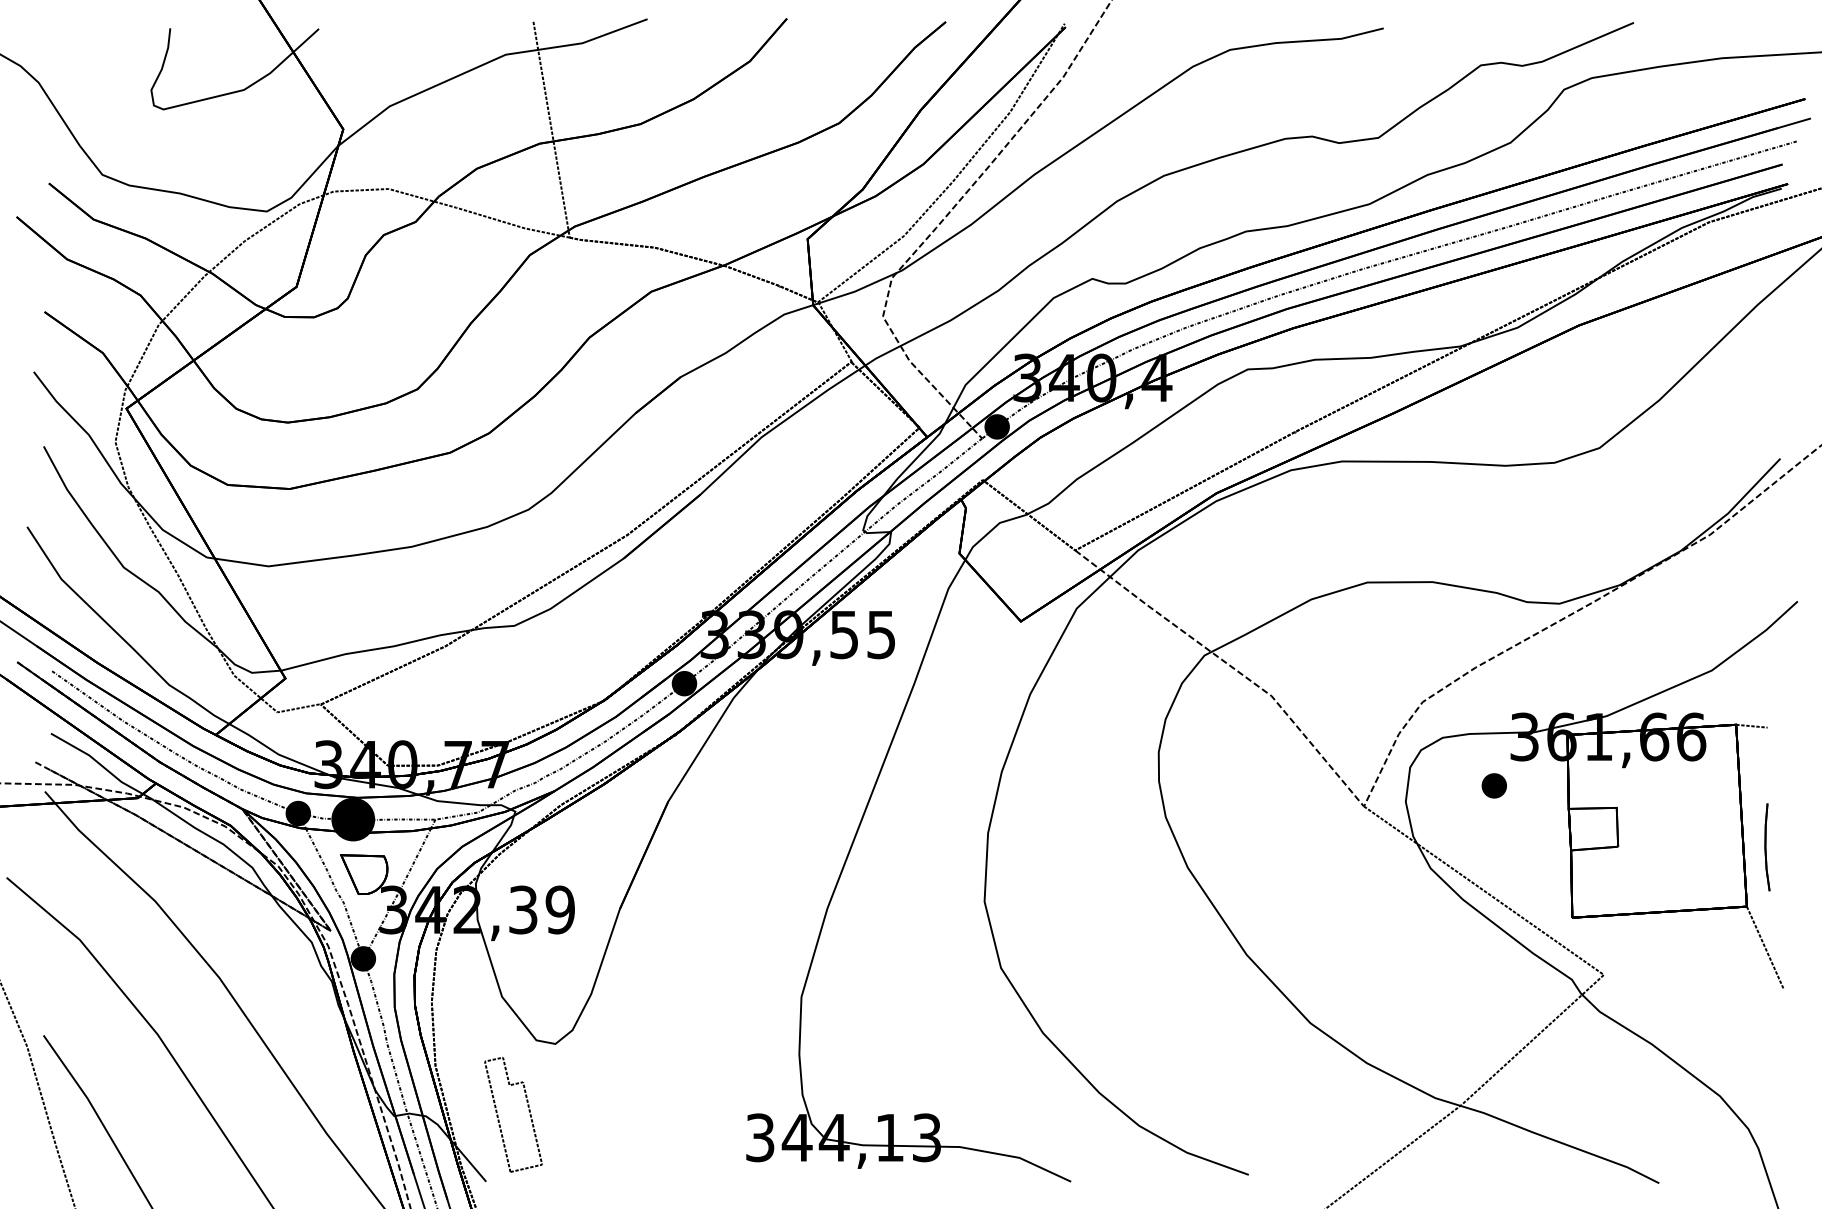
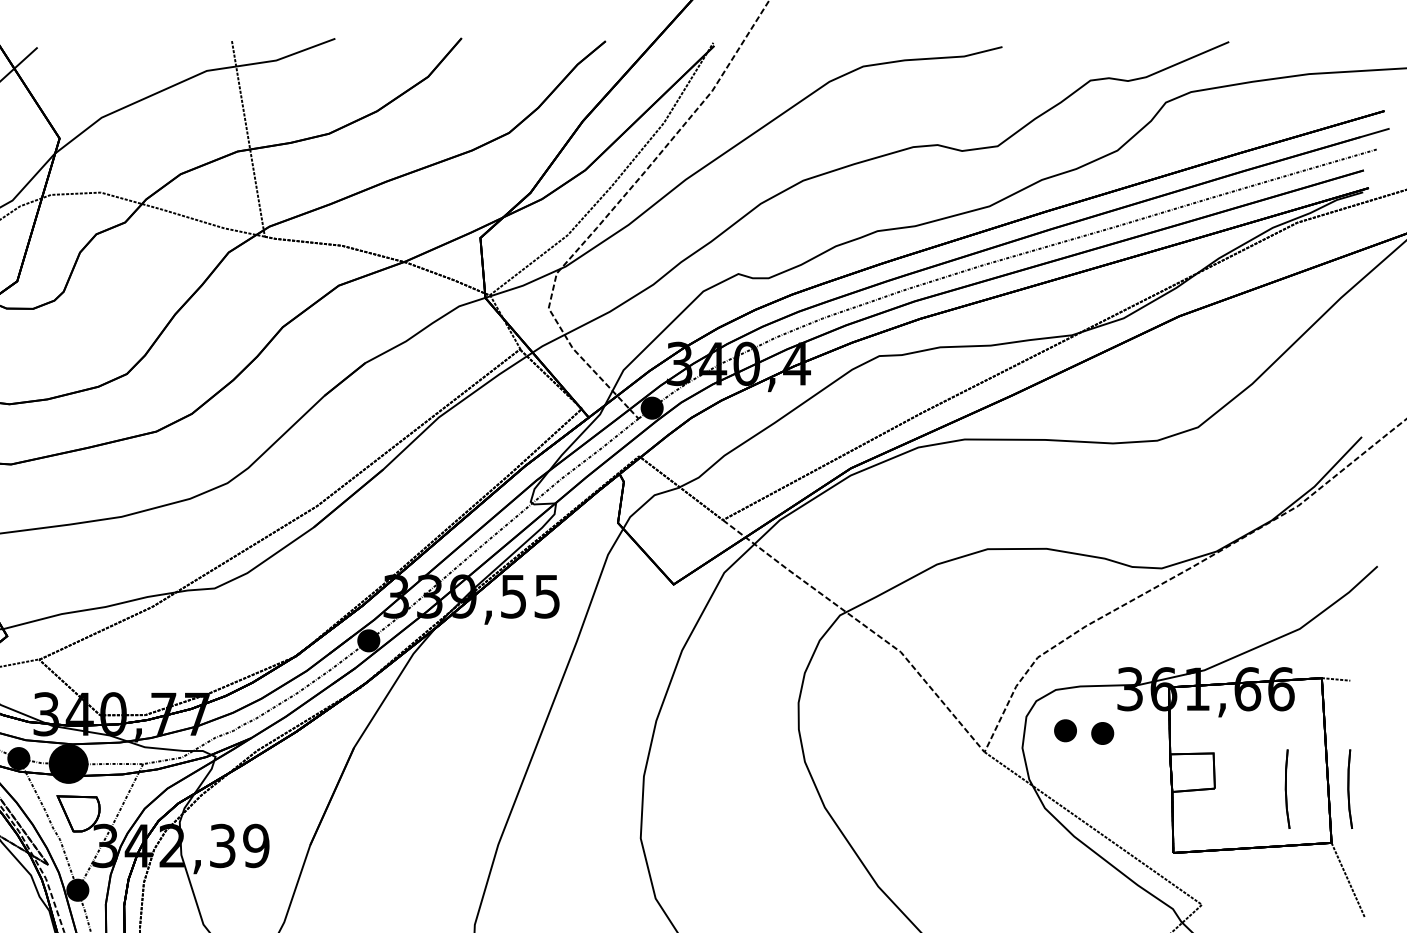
part: (1452, 782) -> (1064, 730), added
part: (1698, 847) -> (1287, 789), added

